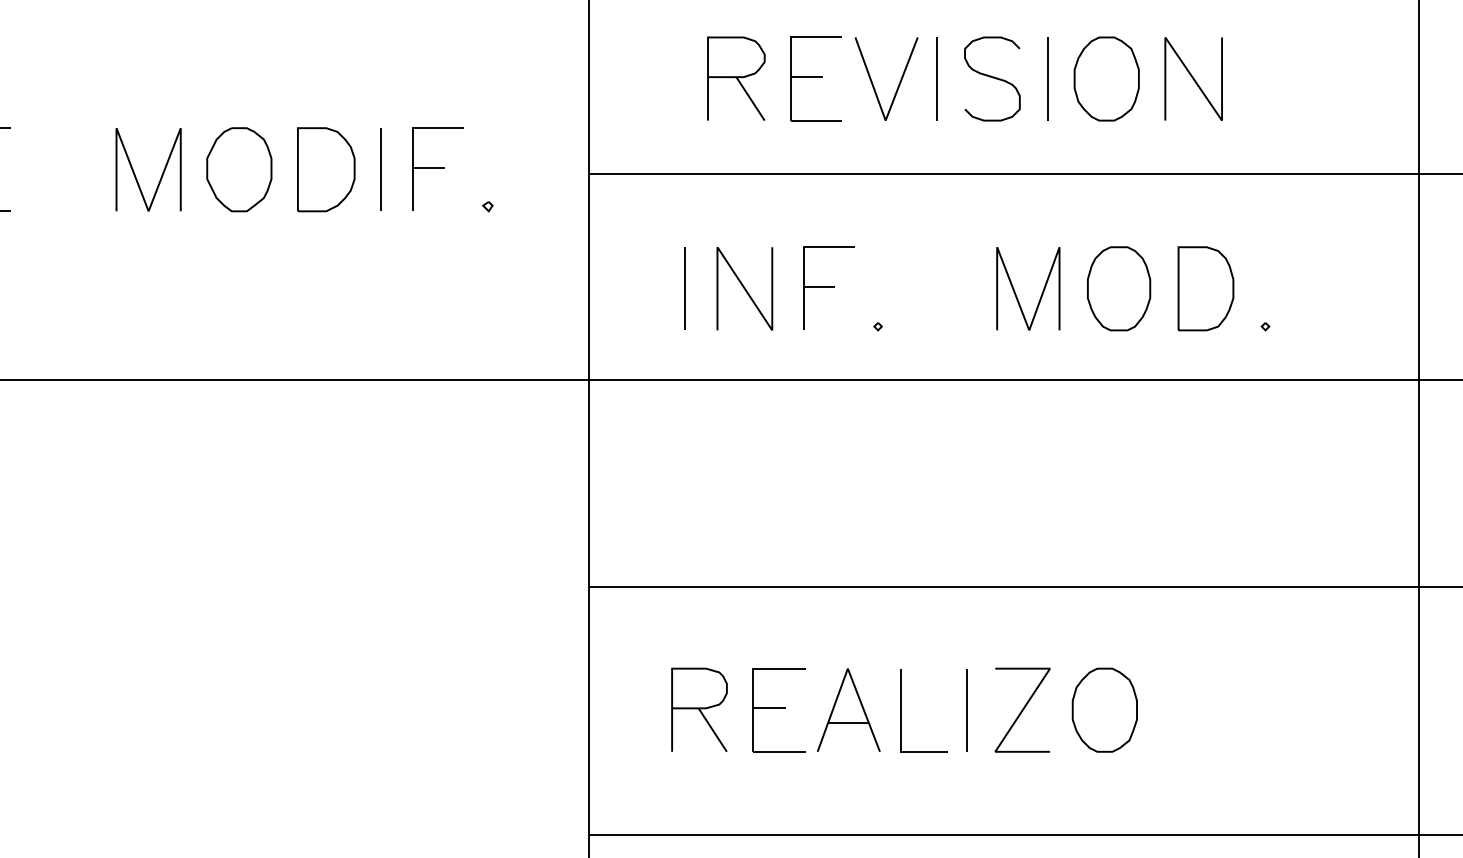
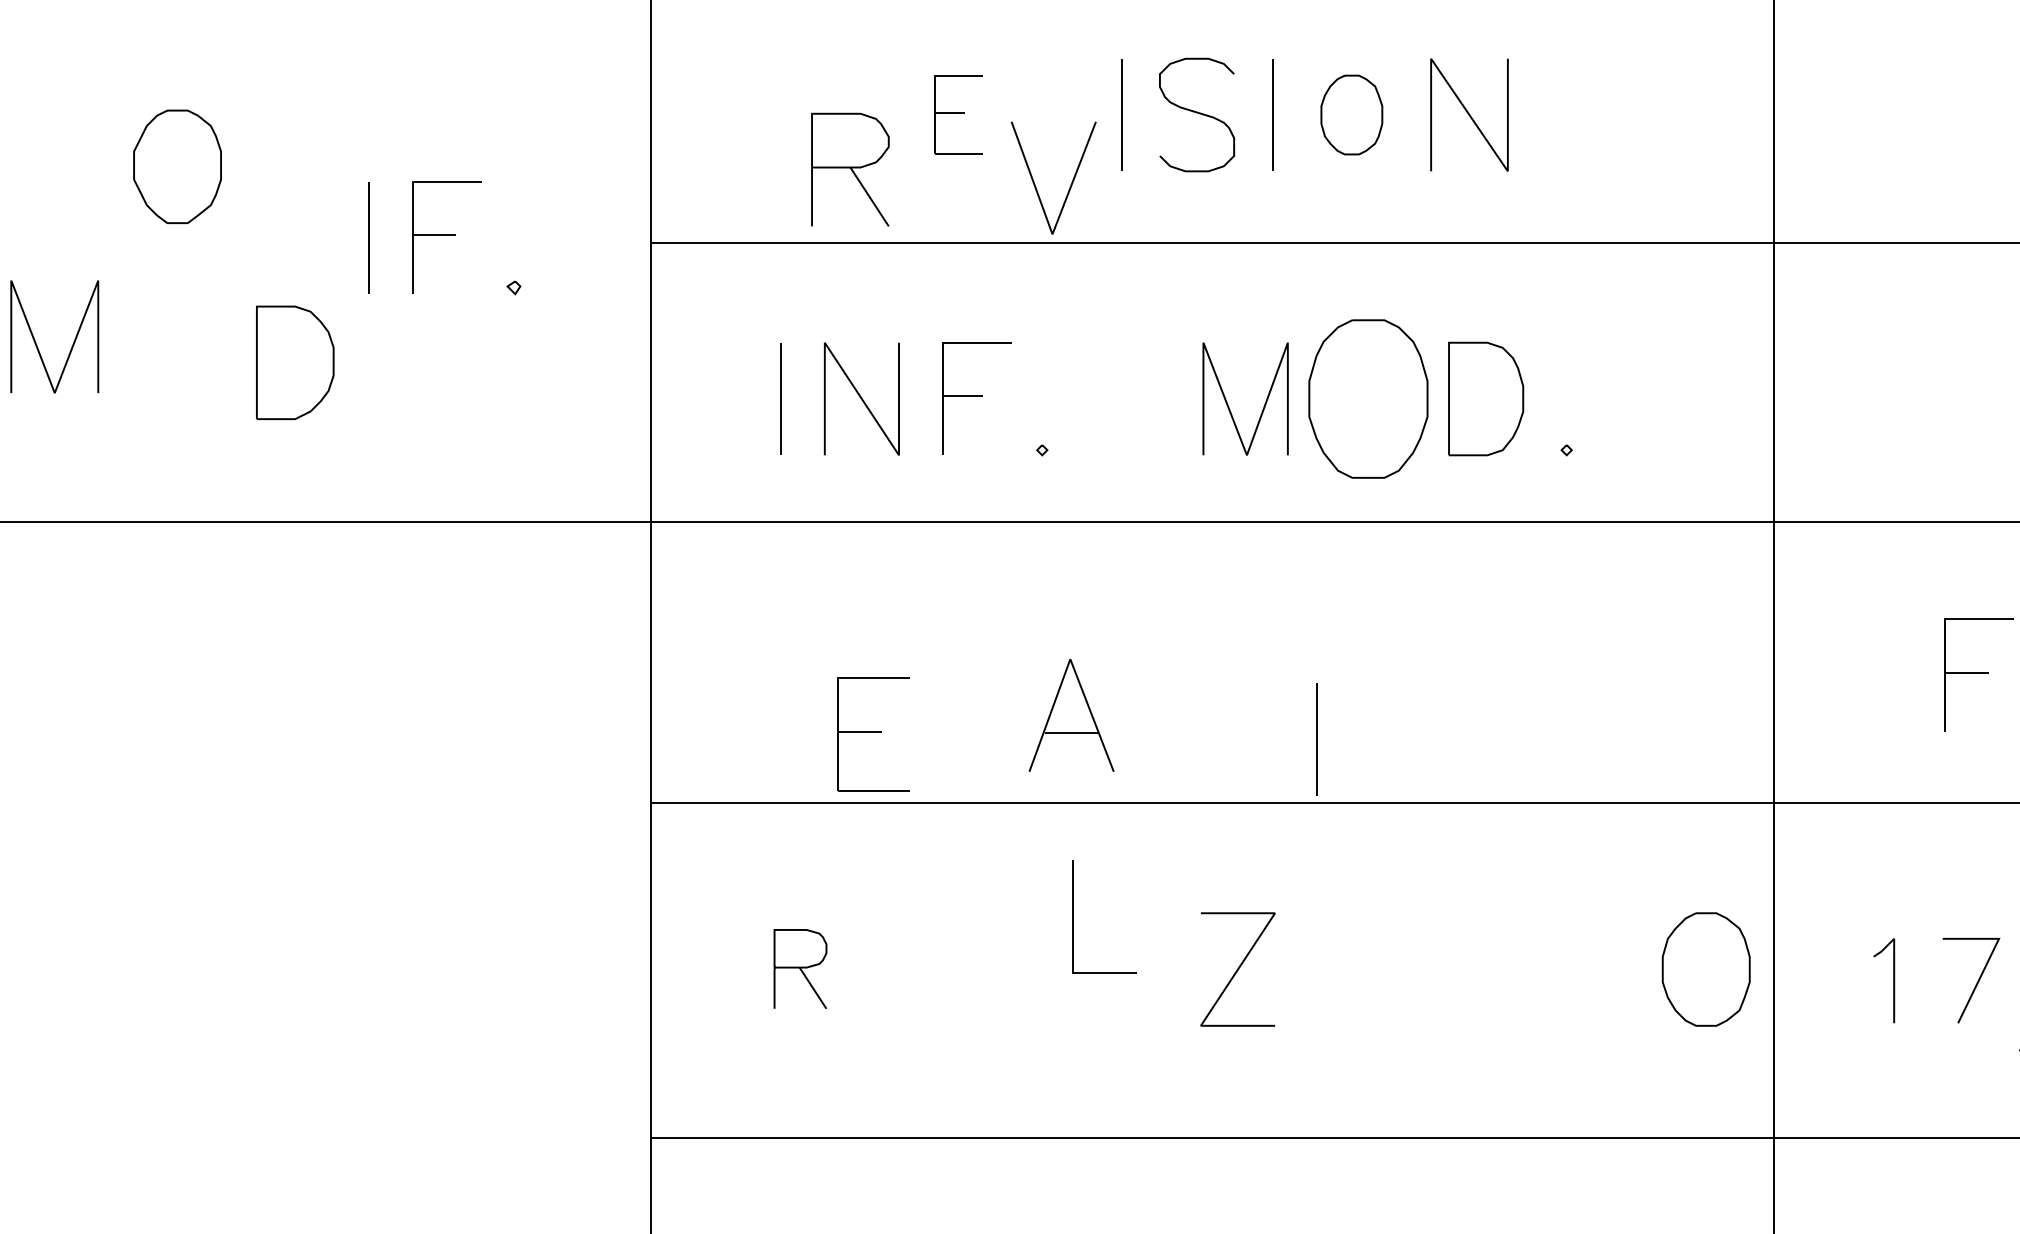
part: (736, 78) -> (850, 169), moved
part: (816, 78) -> (958, 114), size x0.7
part: (1106, 78) -> (1351, 114), size x0.7
curve: (898, 83) -> (1070, 184), moved
part: (239, 169) -> (177, 166), moved
part: (326, 169) -> (295, 362), moved
curve: (135, 173) -> (36, 342), moved
part: (1119, 288) -> (1368, 398), size x1.4
part: (699, 709) -> (800, 968), size x0.7
part: (779, 710) -> (873, 734), moved
part: (848, 710) -> (1071, 715), moved
curve: (901, 710) -> (1073, 916), moved
line: (966, 710) -> (1316, 739), moved
part: (1104, 710) -> (1705, 969), moved

